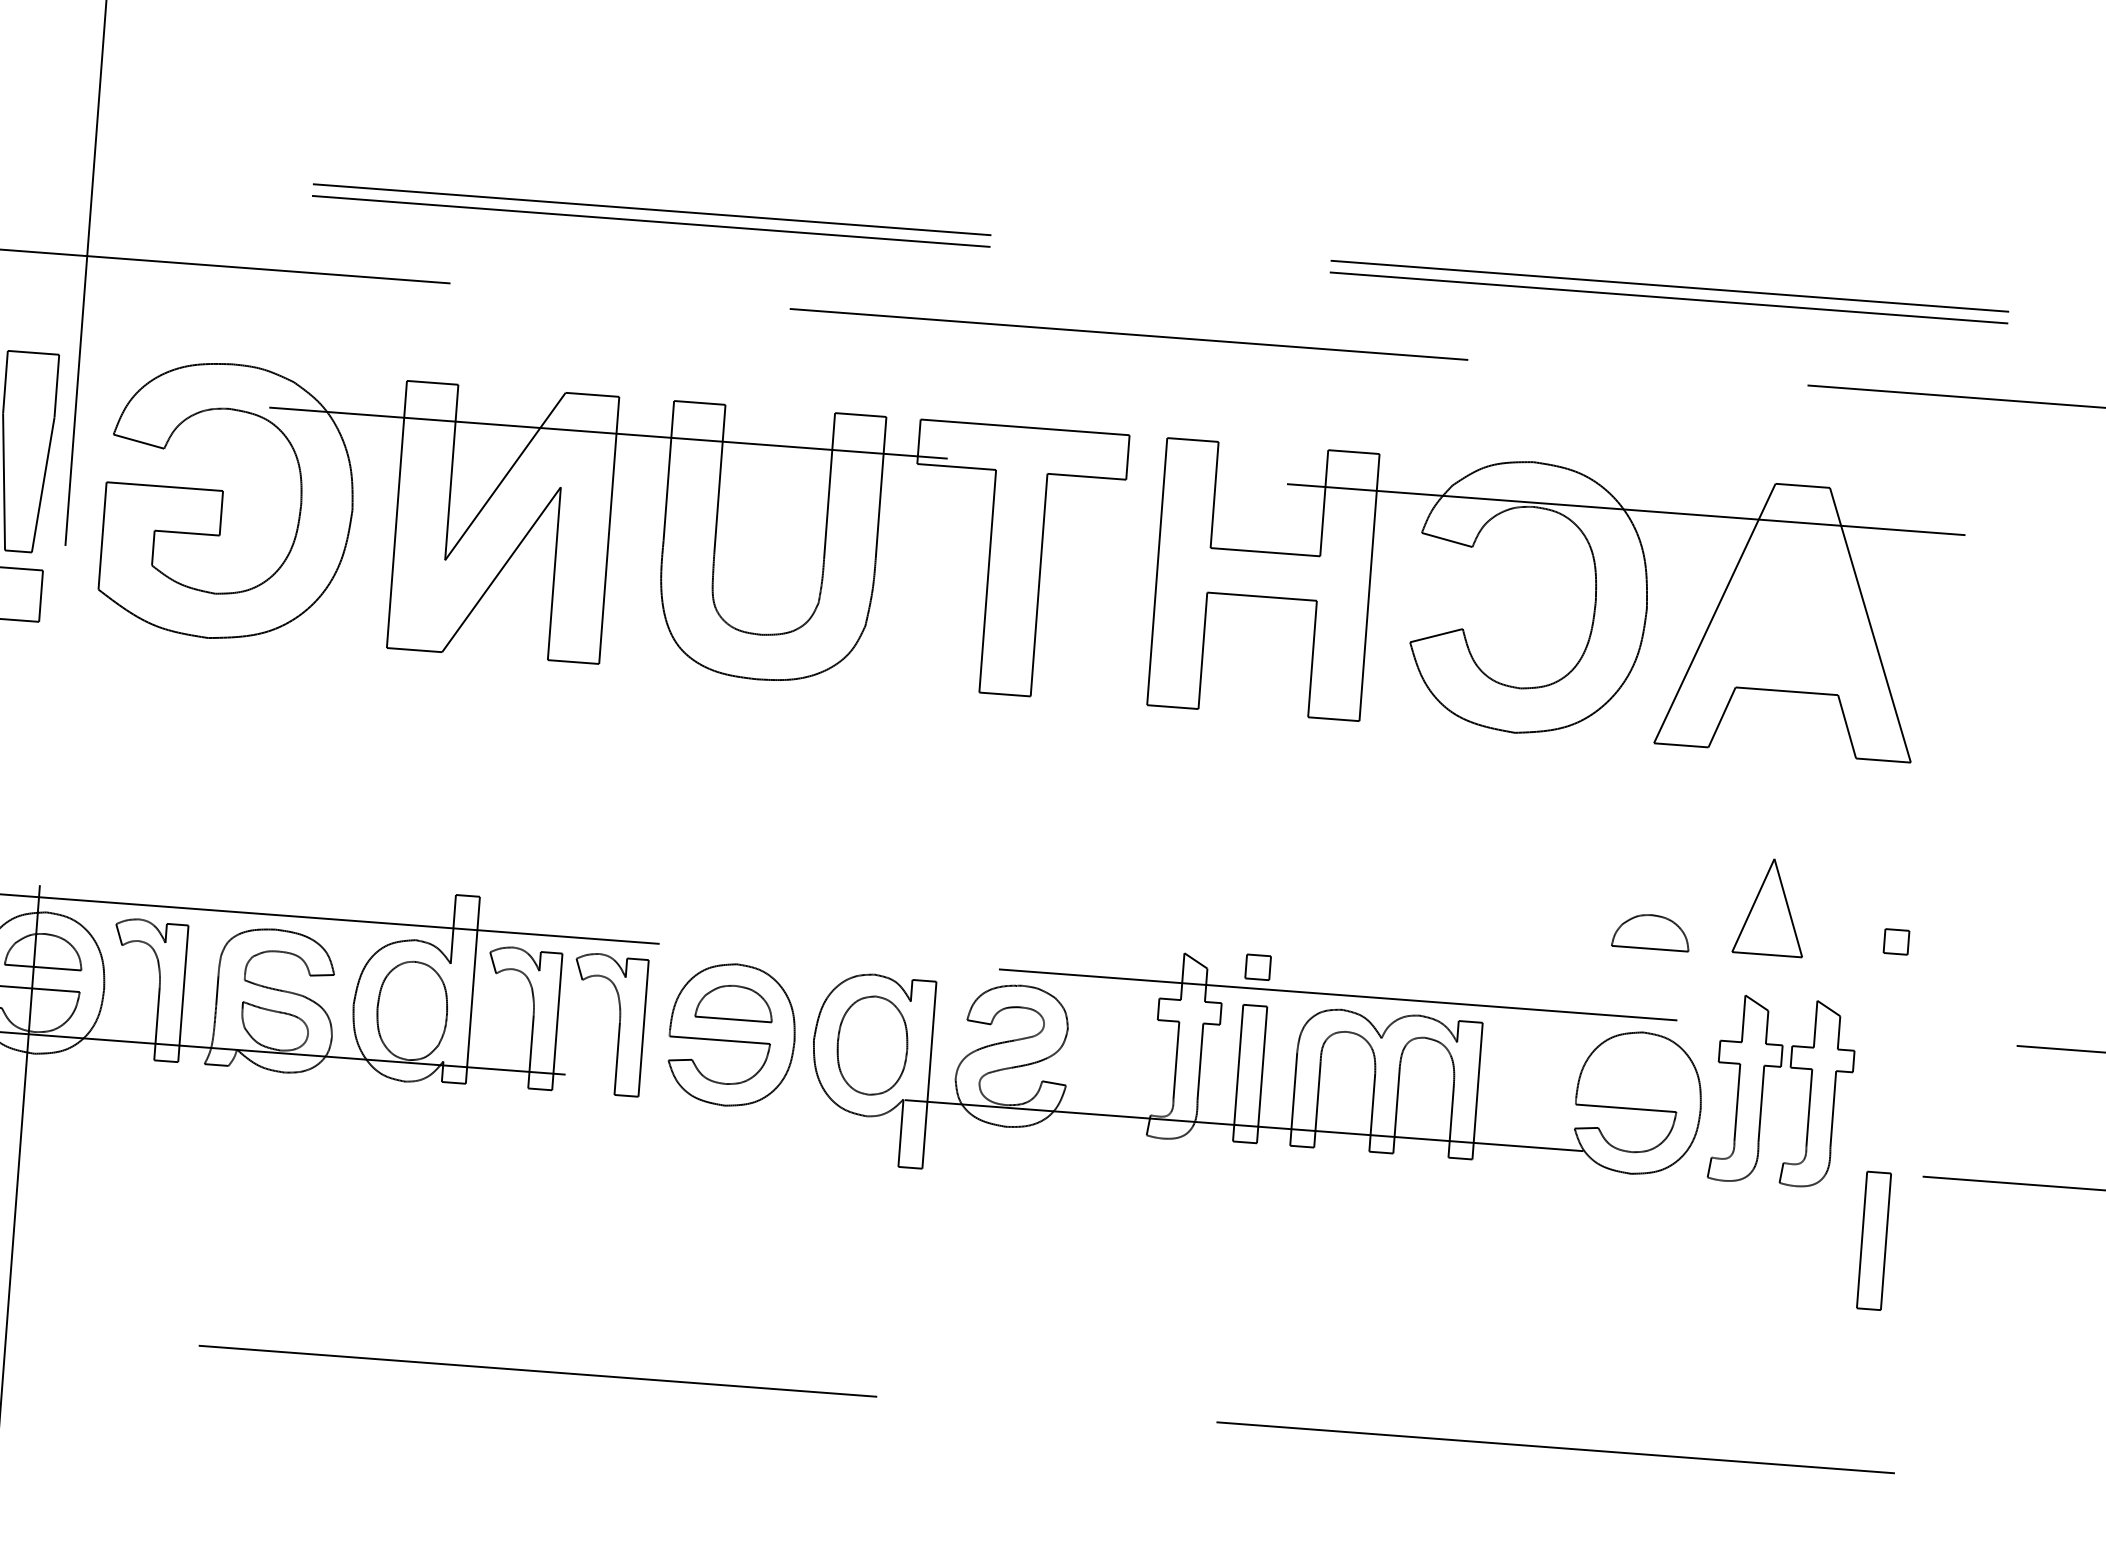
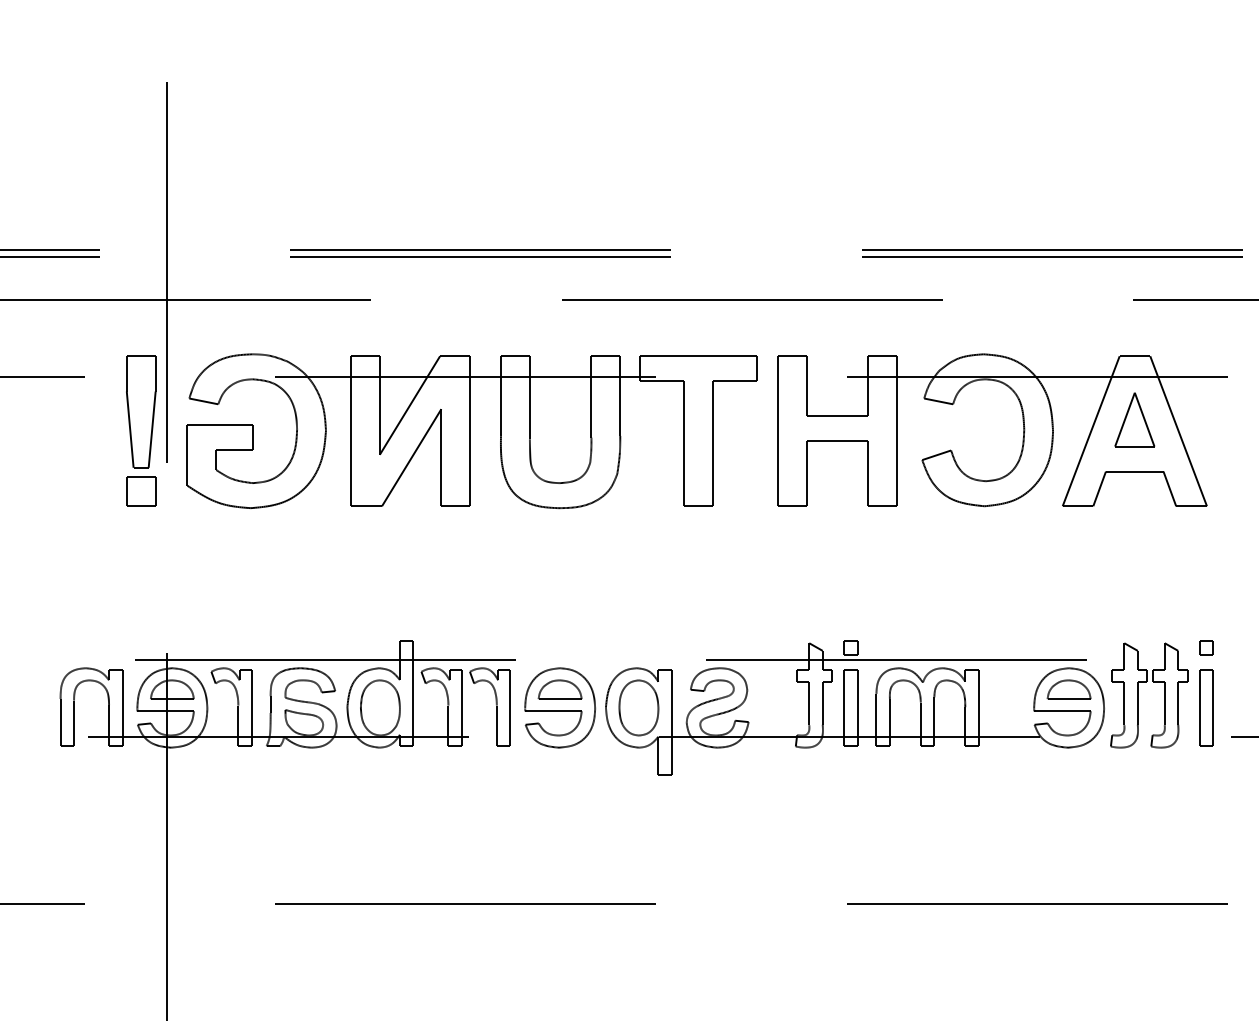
part: (1770, 906) -> (1134, 419), moved
part: (1650, 931) -> (1068, 689), moved
part: (1896, 941) -> (1206, 647), moved
part: (1874, 1240) -> (1206, 707), moved

